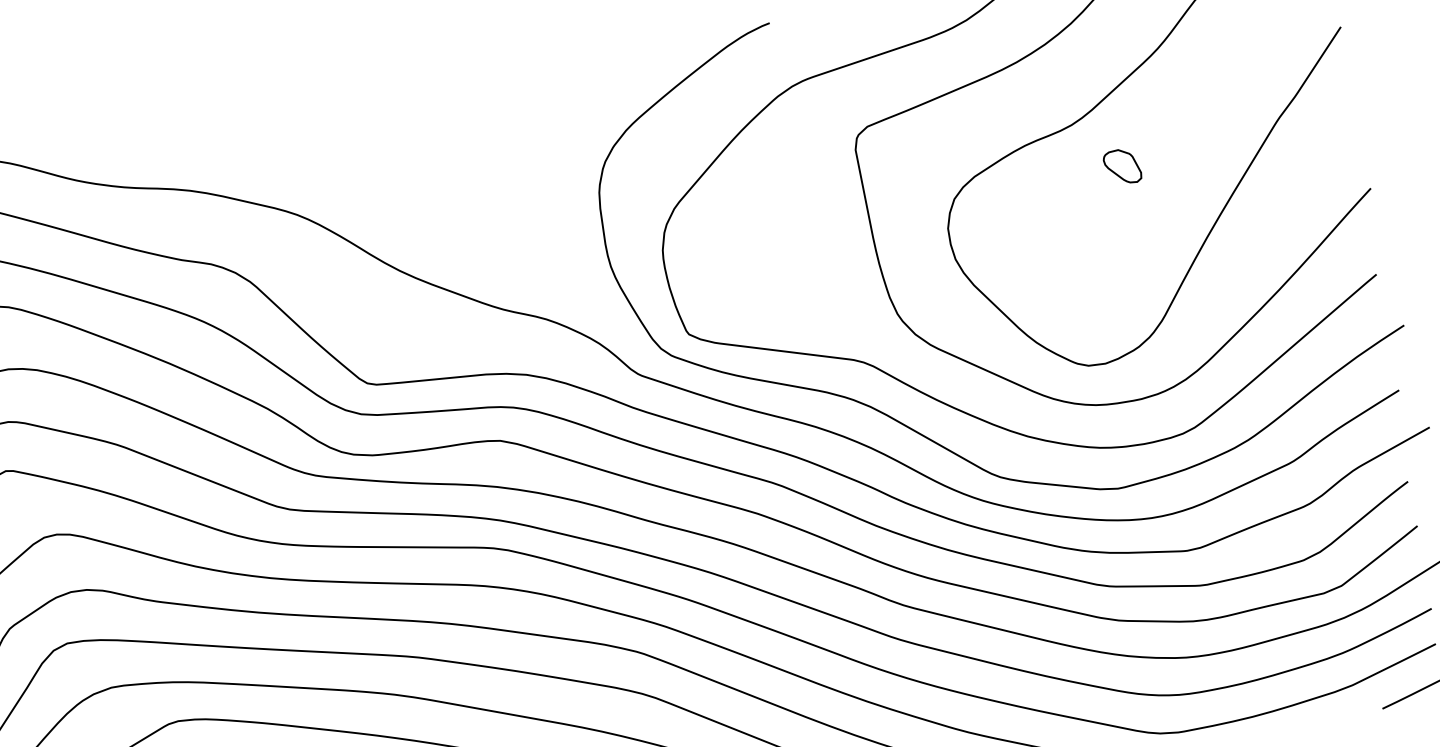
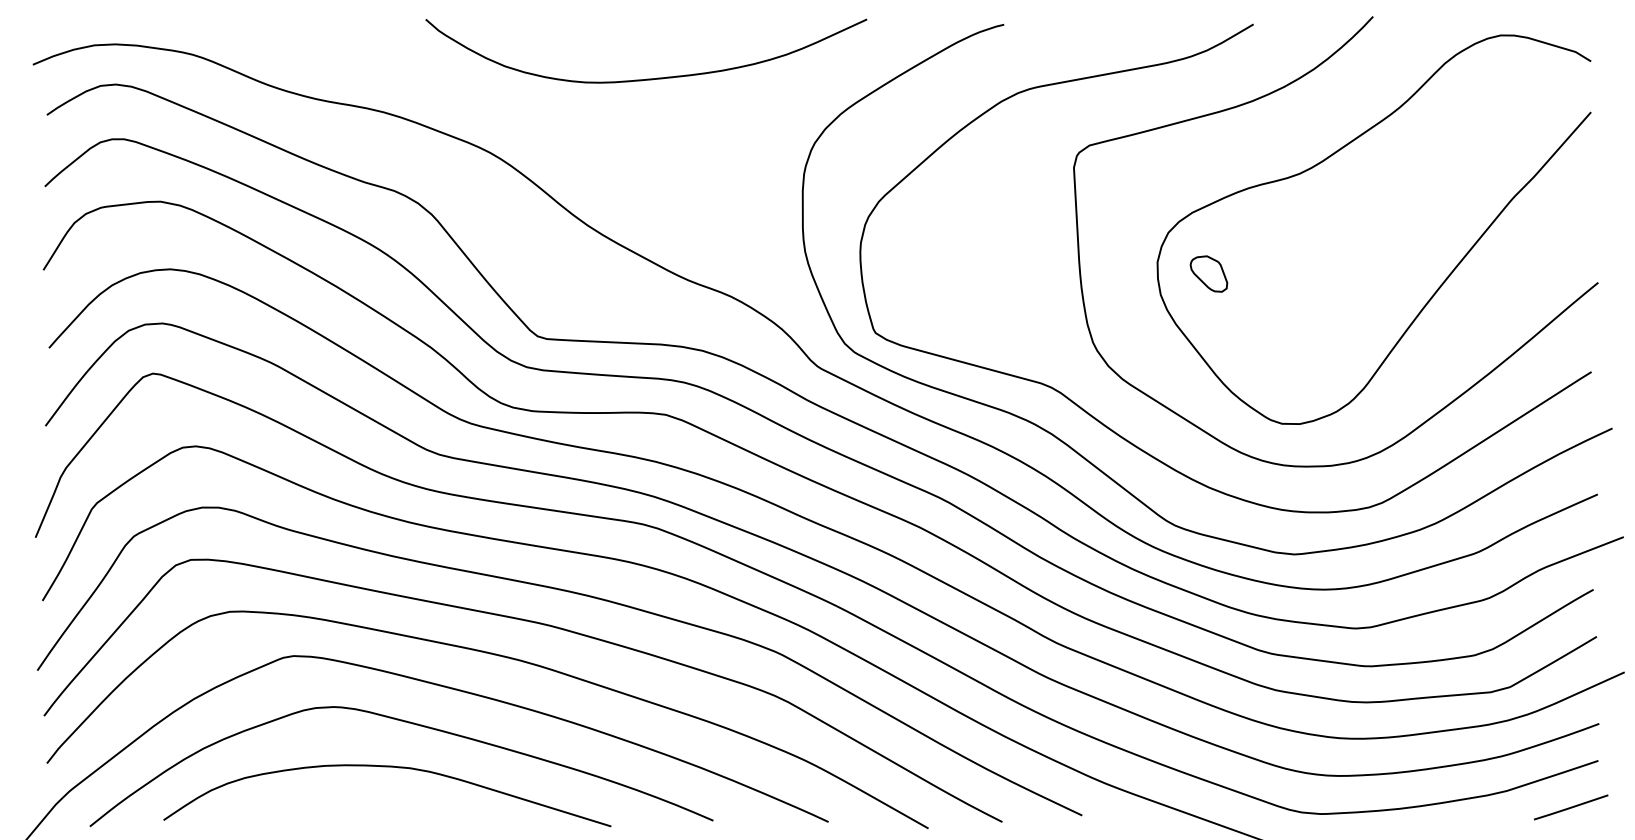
curve: (436, 122) -> (646, 78), added
part: (1121, 166) -> (1208, 273), moved

